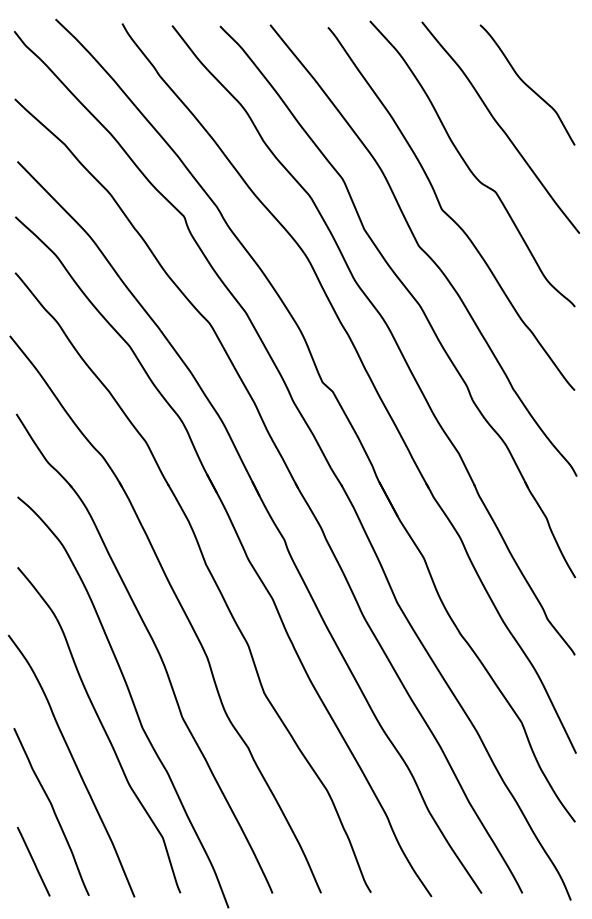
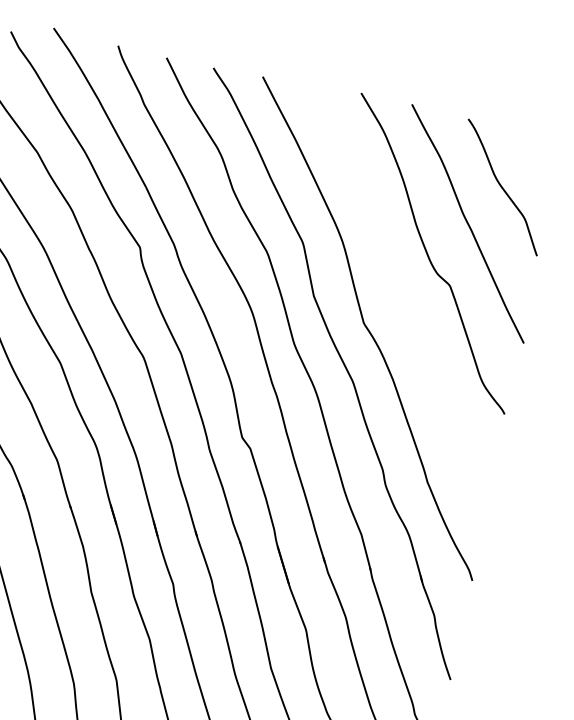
curve: (446, 212) -> (397, 296), removed

